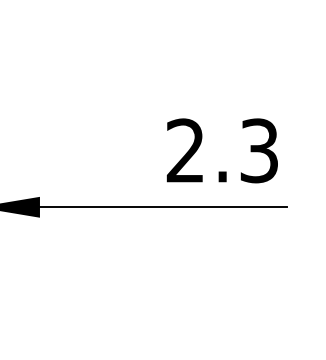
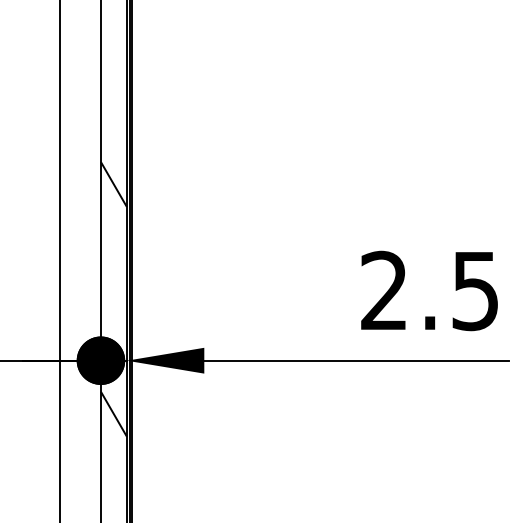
text: (259, 150) -> (475, 290), 2.3 -> 2.5

